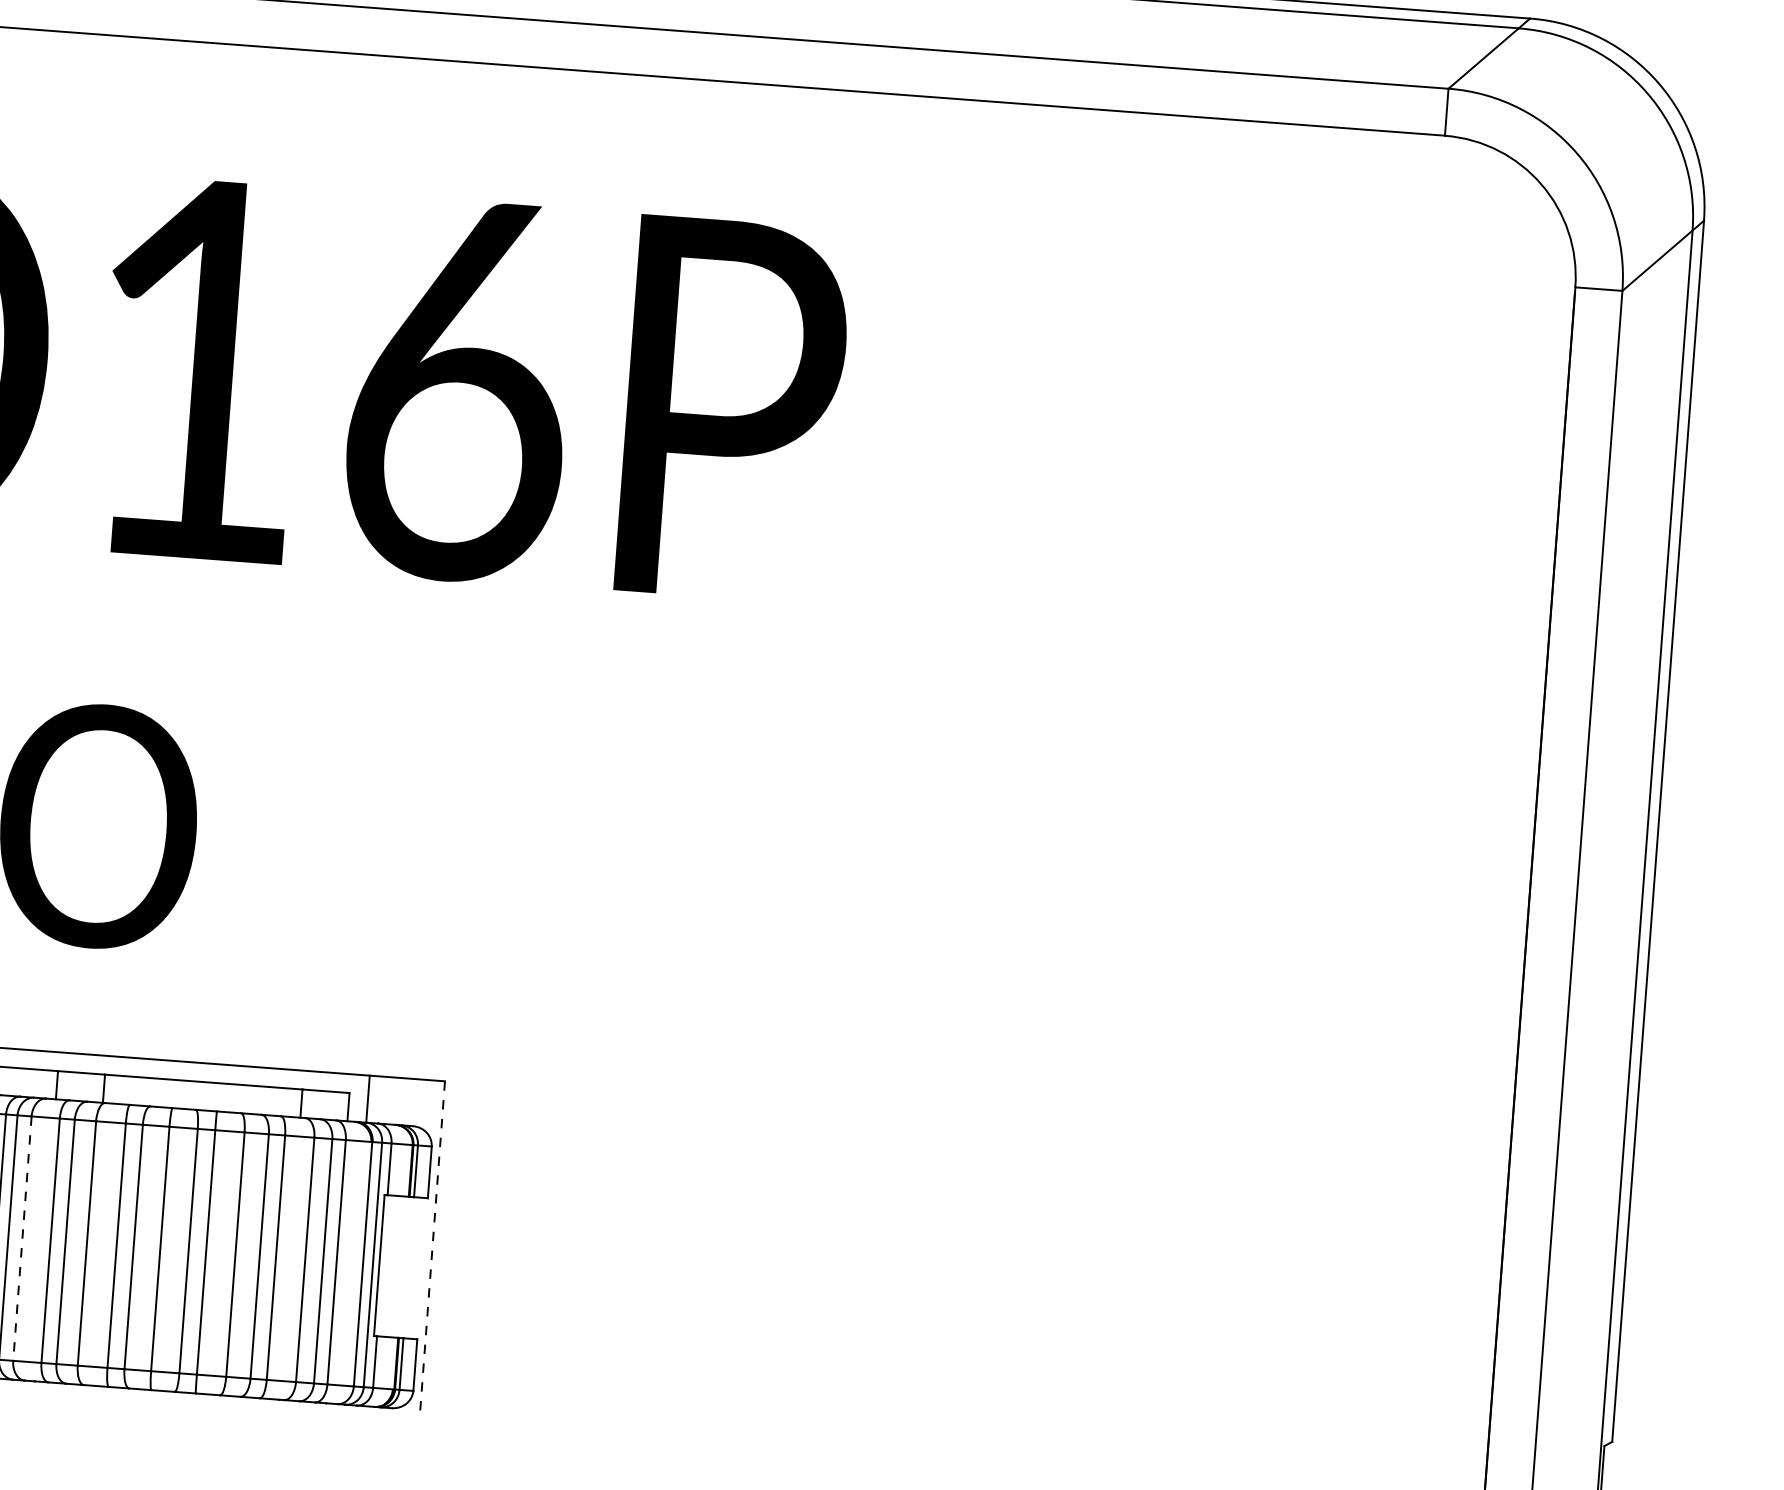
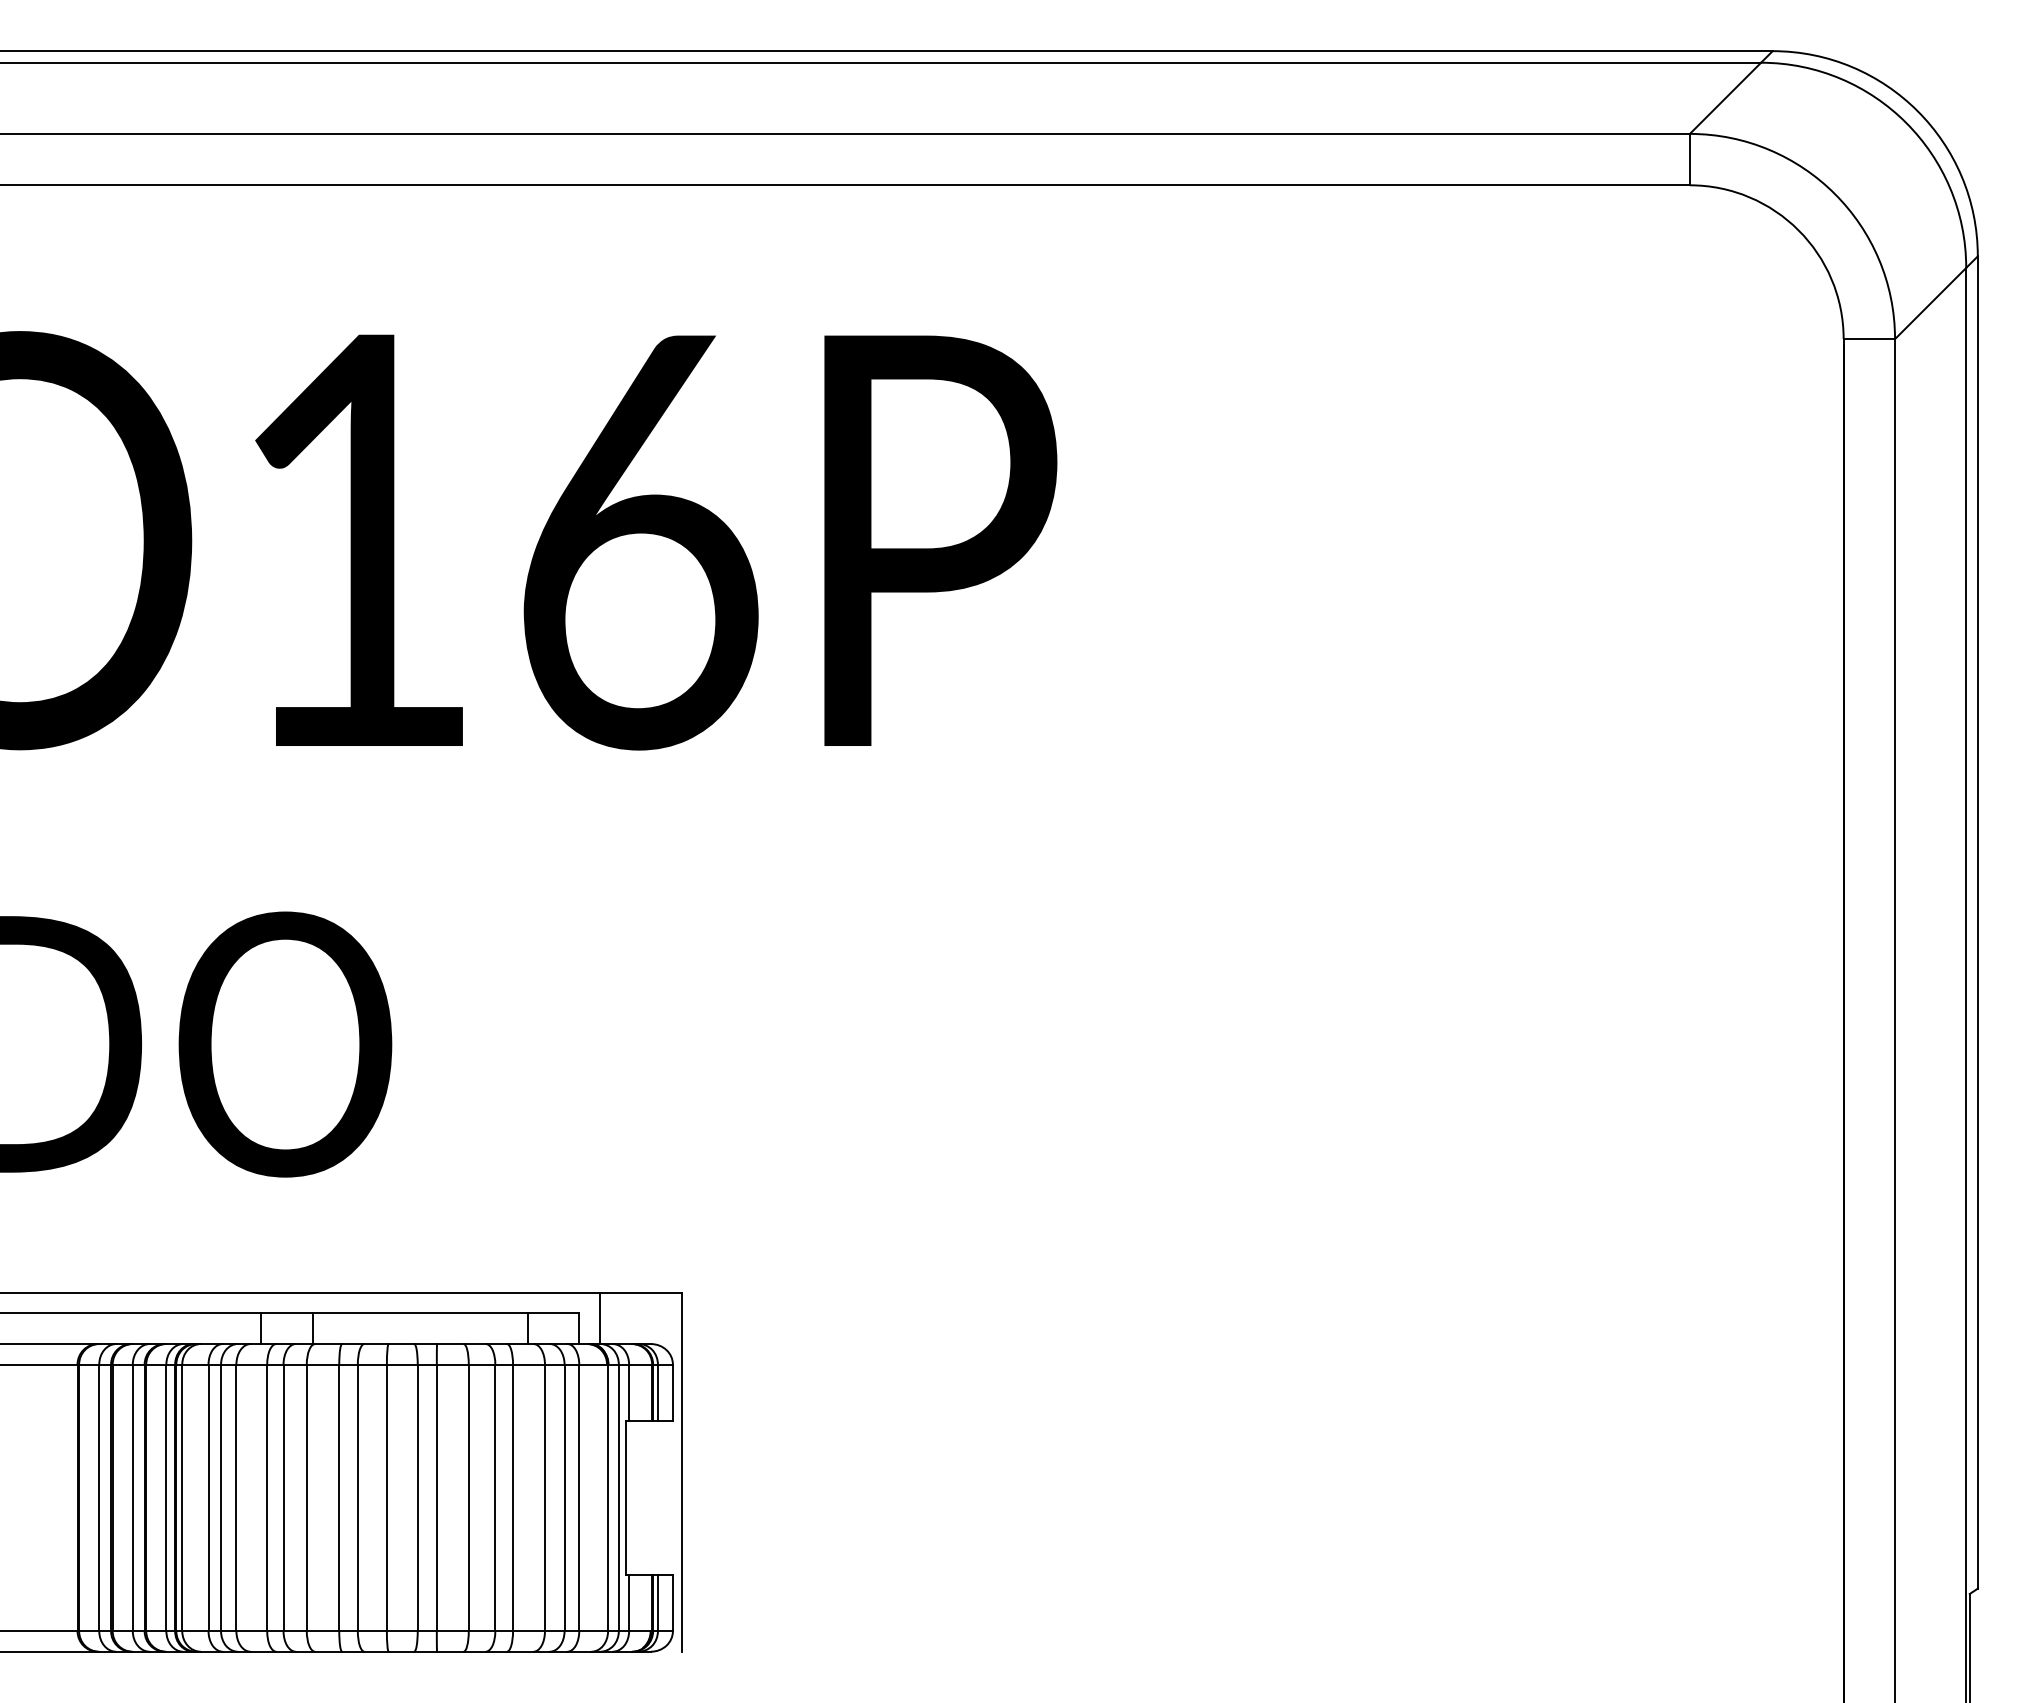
line: (22, 1239) -> (236, 1498), dashed -> solid
line: (433, 1246) -> (682, 1472), dashed -> solid

